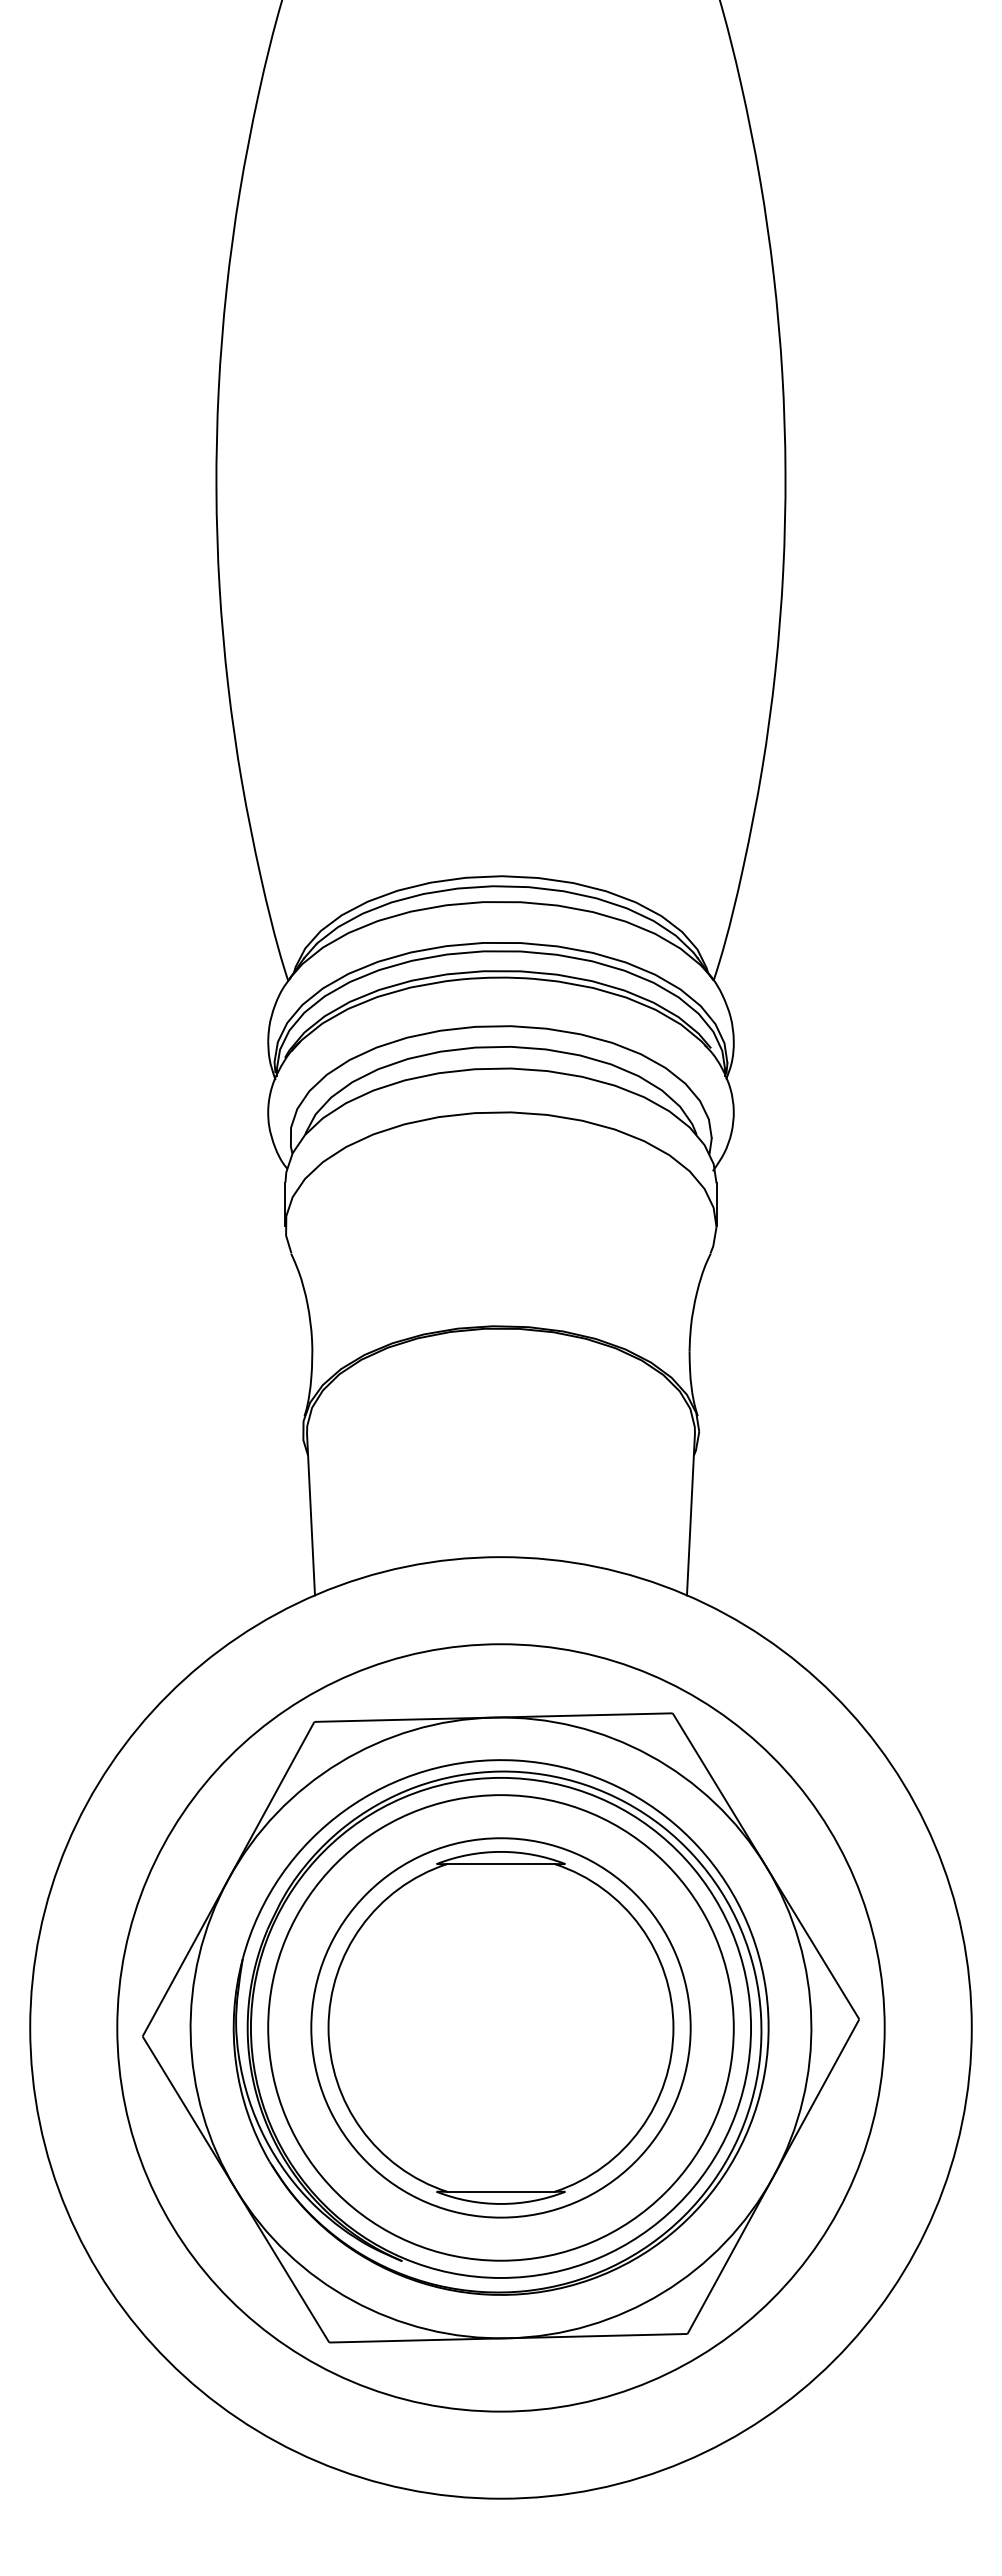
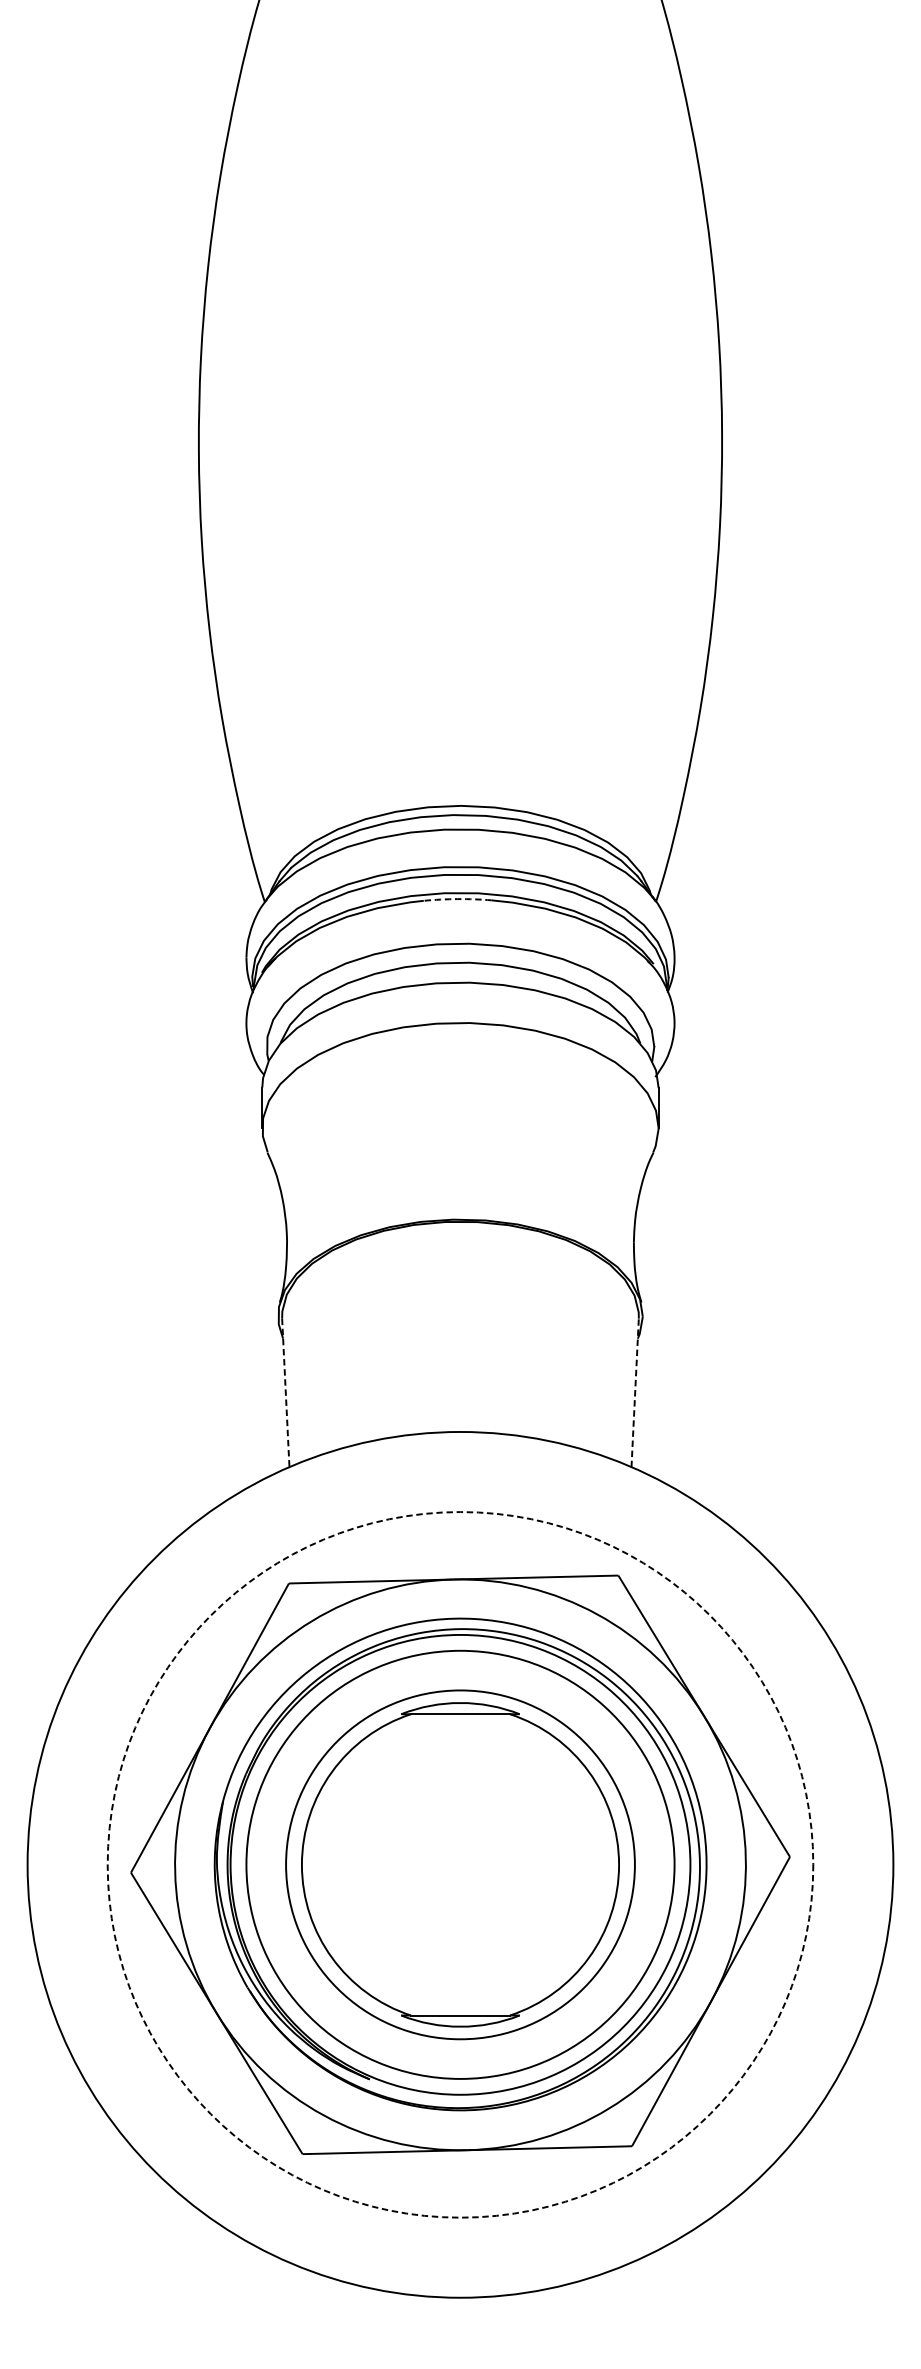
arc: (498, 977) -> (458, 898), solid -> dashed
line: (311, 1514) -> (286, 1392), solid -> dashed
line: (690, 1514) -> (634, 1392), solid -> dashed
circle: (500, 2027) -> (460, 1864), solid -> dashed

